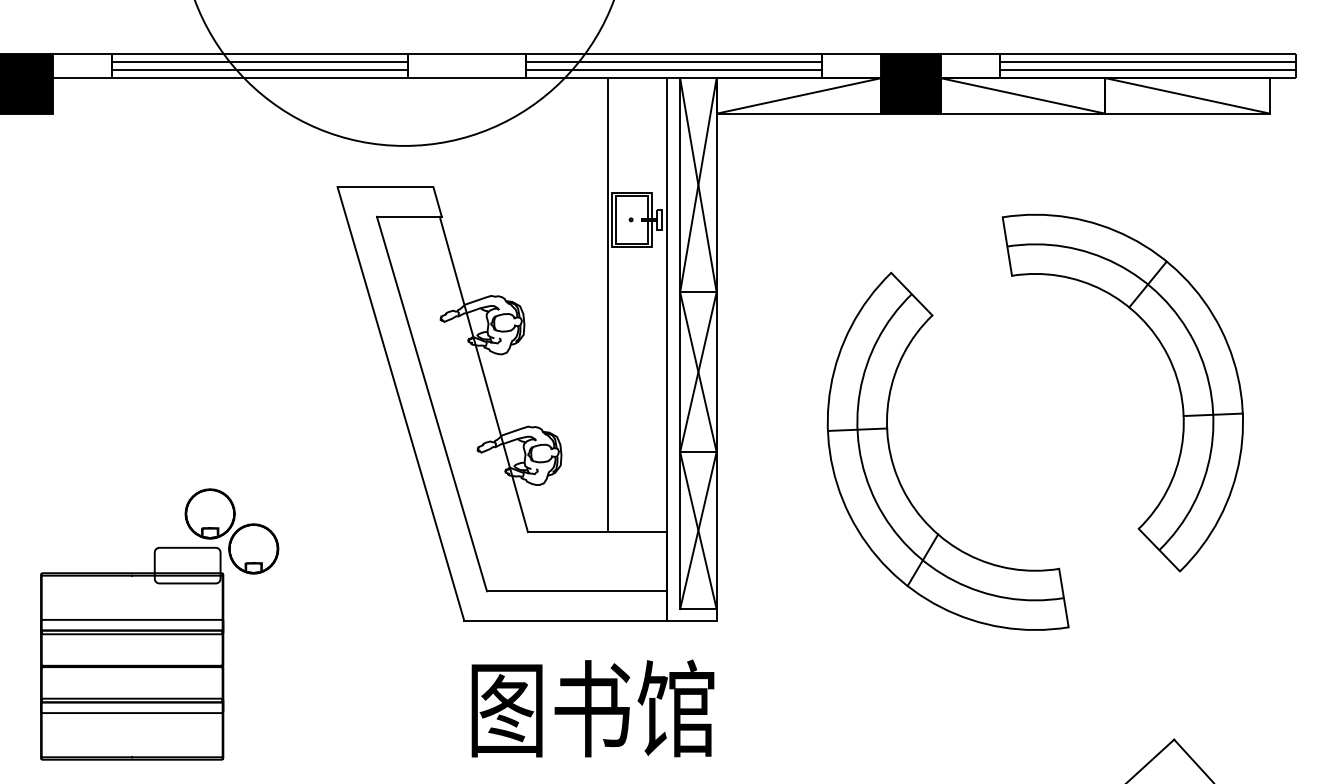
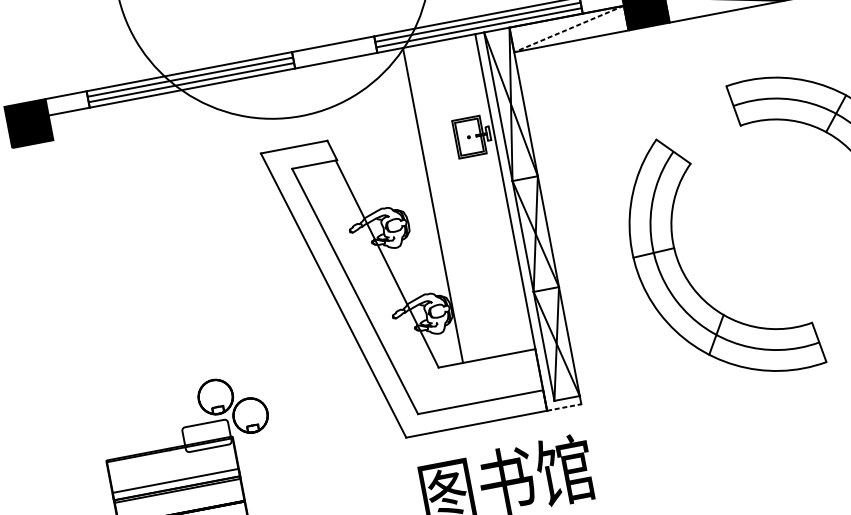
line: (798, 96) -> (568, 29), solid -> dashed
line: (608, 305) -> (433, 205), moved
line: (691, 620) -> (563, 407), solid -> dashed

